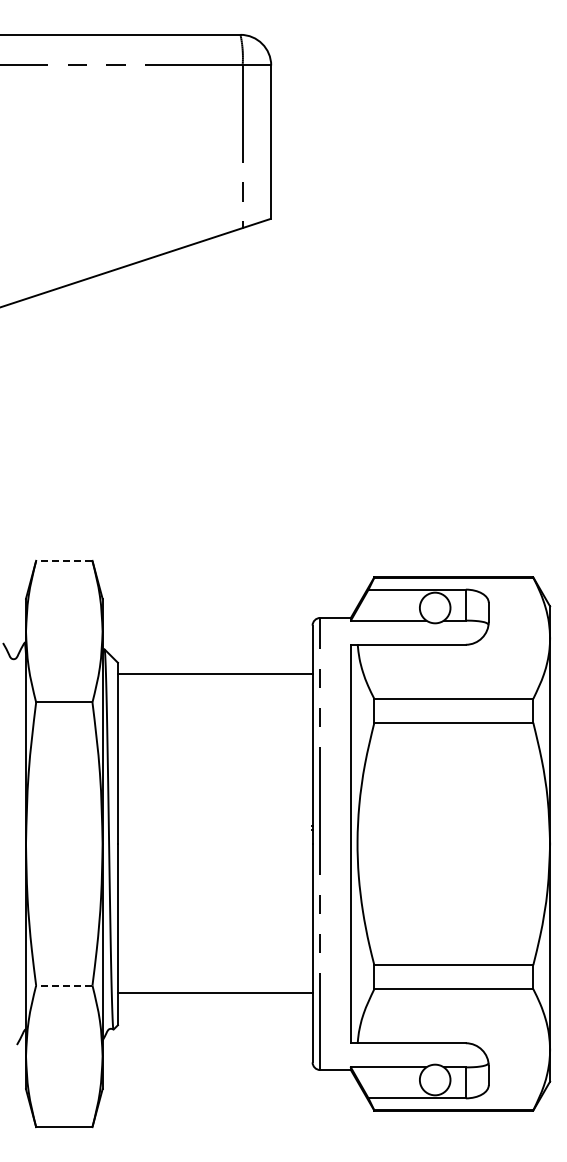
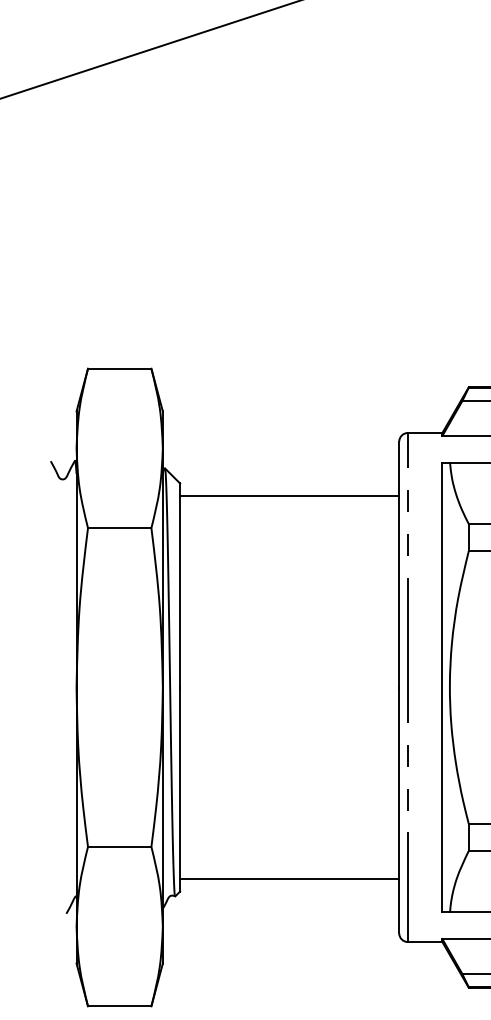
line: (63, 560) -> (118, 368), dashed -> solid
line: (63, 985) -> (118, 846), dashed -> solid
line: (214, 993) -> (288, 879), moved

